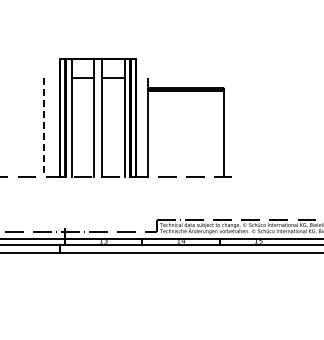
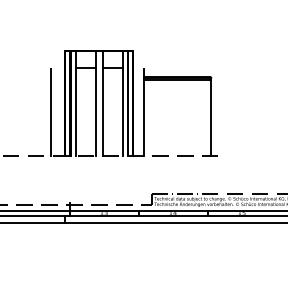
line: (44, 128) -> (51, 112), dashed -> solid

